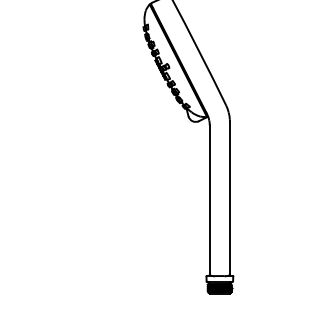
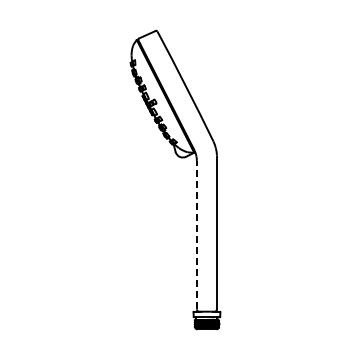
line: (209, 198) -> (196, 234), solid -> dashed

